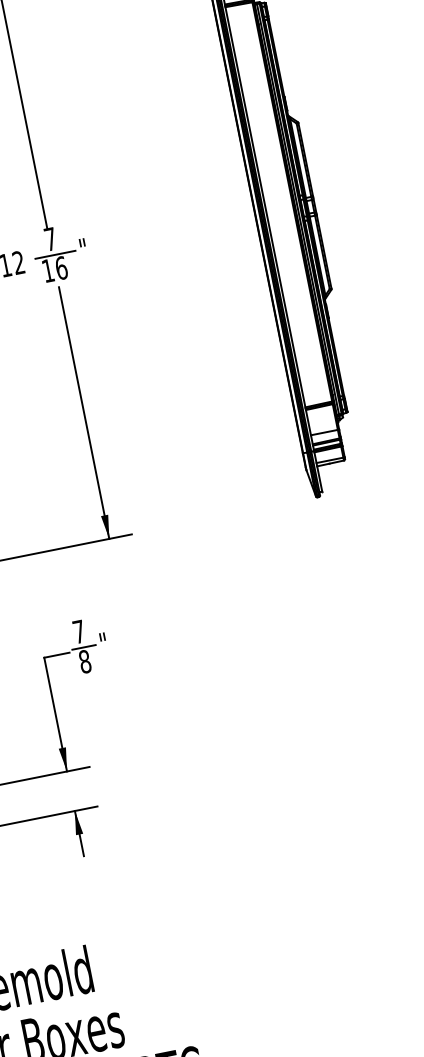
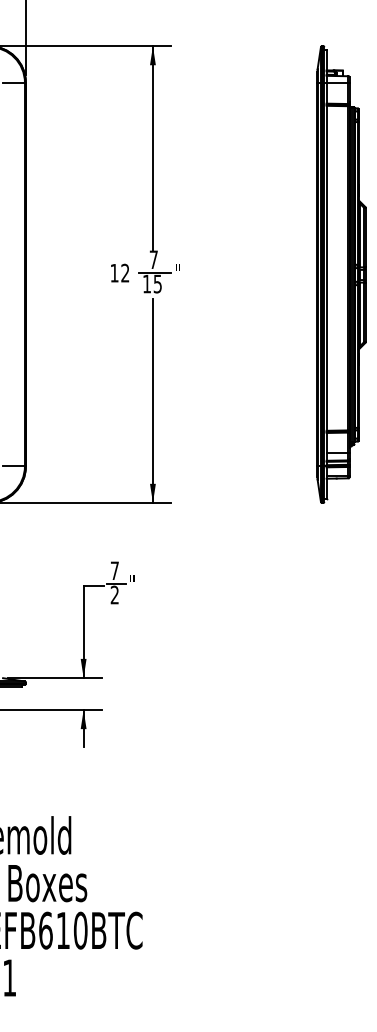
text: (60, 267) -> (157, 283), 16 -> 15
text: (84, 661) -> (114, 594), 8 -> 2

